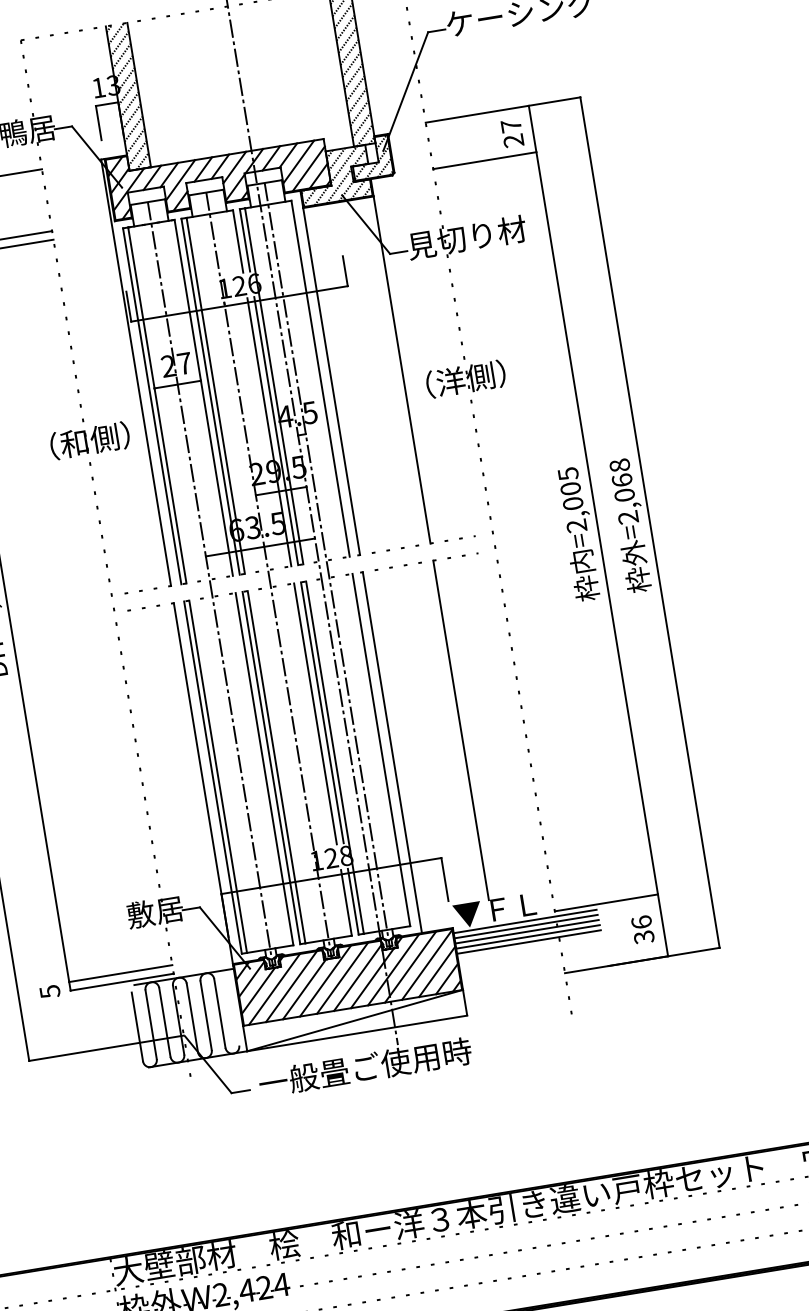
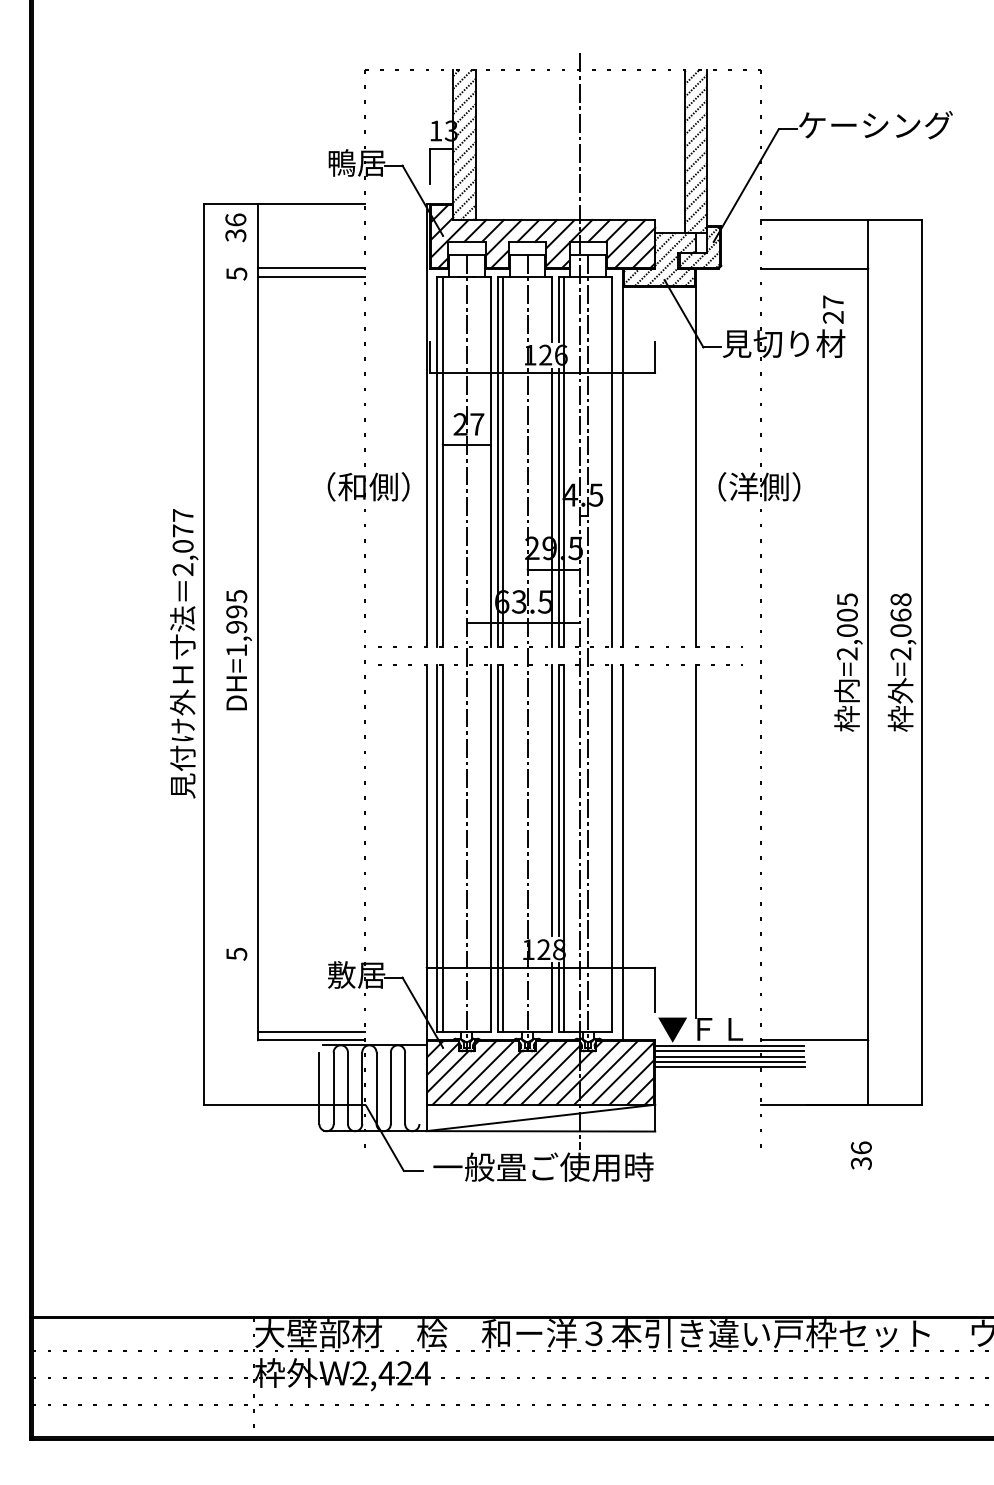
text: (512, 133) -> (833, 309), moved
text: (643, 929) -> (861, 1155), moved
text: (49, 992) -> (236, 954), moved

